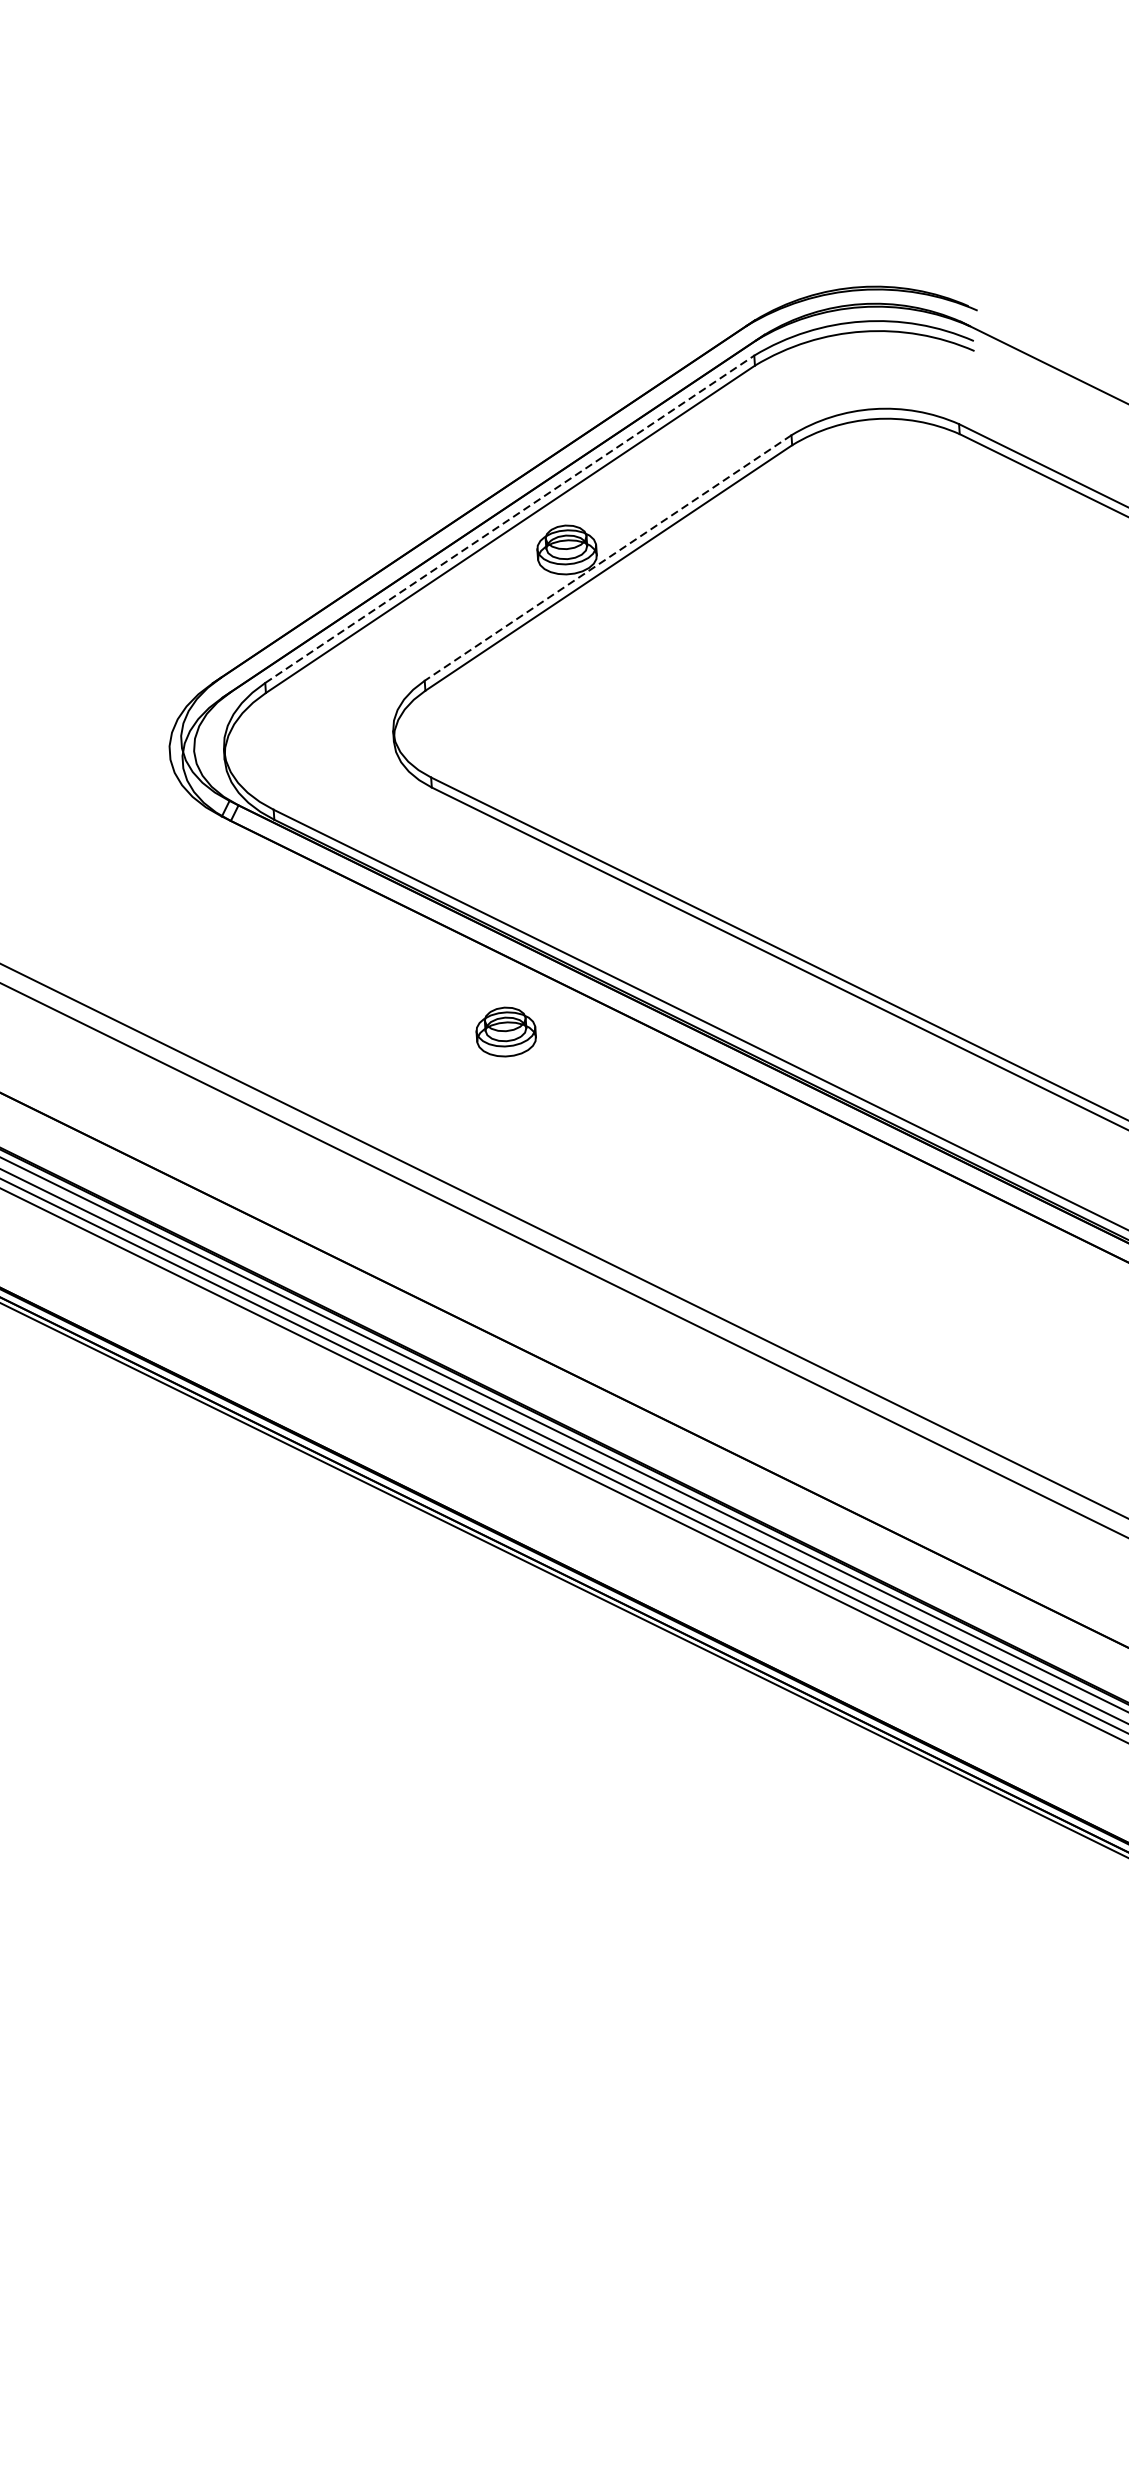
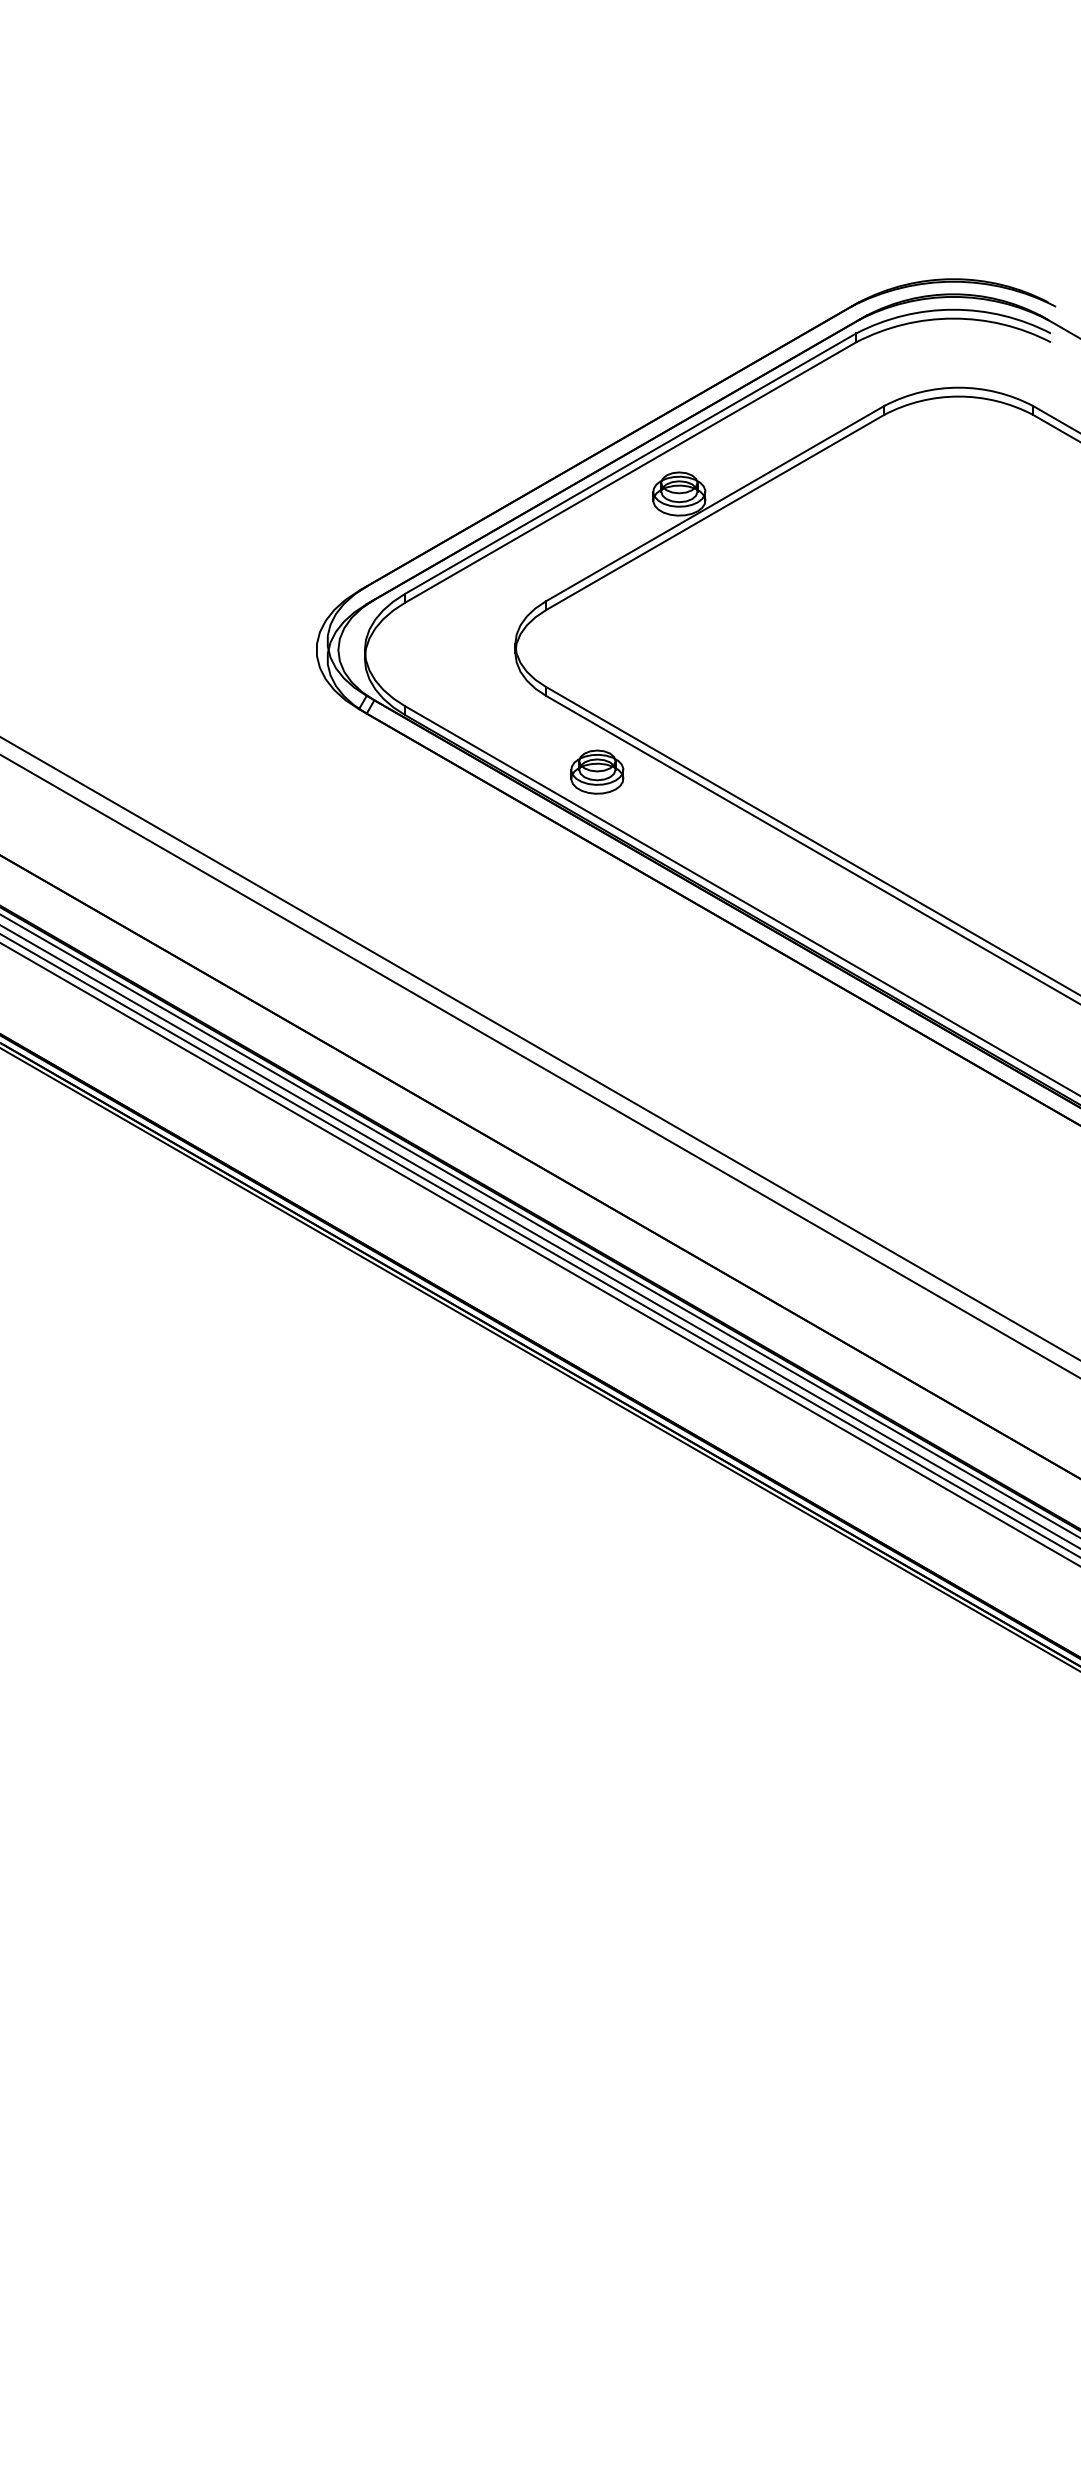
line: (510, 519) -> (631, 463), dashed -> solid
line: (607, 557) -> (714, 503), dashed -> solid
part: (506, 1031) -> (597, 771), moved

